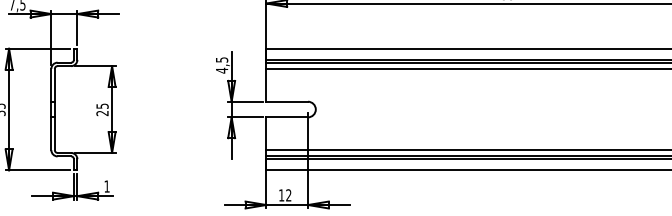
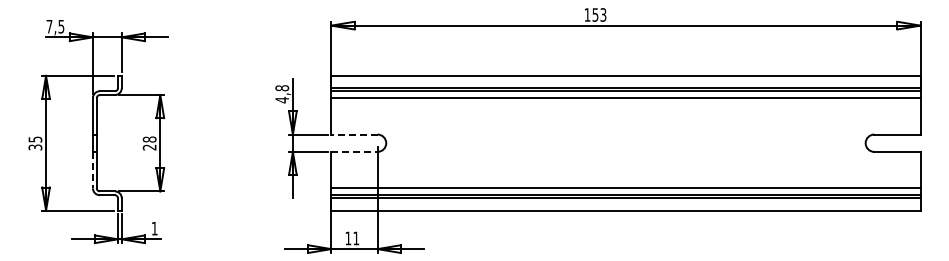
text: (222, 60) -> (282, 88), 4,5 -> 4,8
line: (287, 101) -> (354, 134), solid -> dashed
text: (102, 106) -> (149, 139), 25 -> 28
line: (287, 117) -> (354, 151), solid -> dashed
line: (50, 134) -> (92, 170), solid -> dashed
text: (288, 195) -> (356, 238), 12 -> 11

